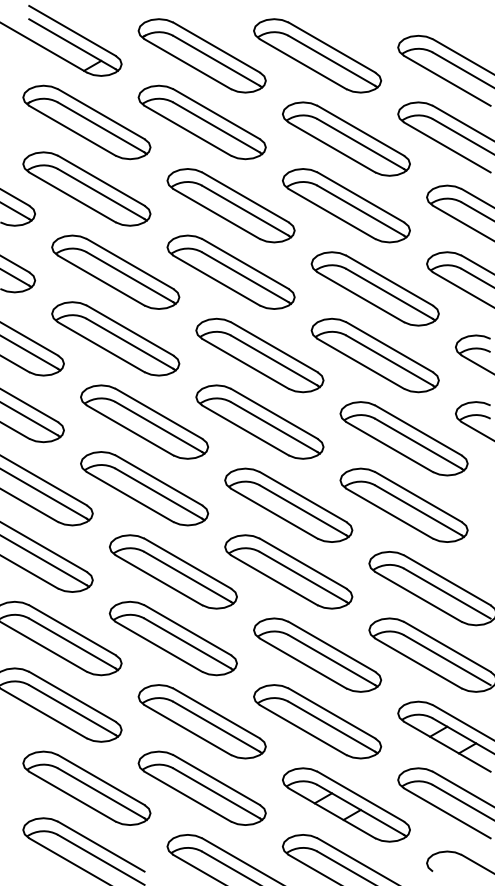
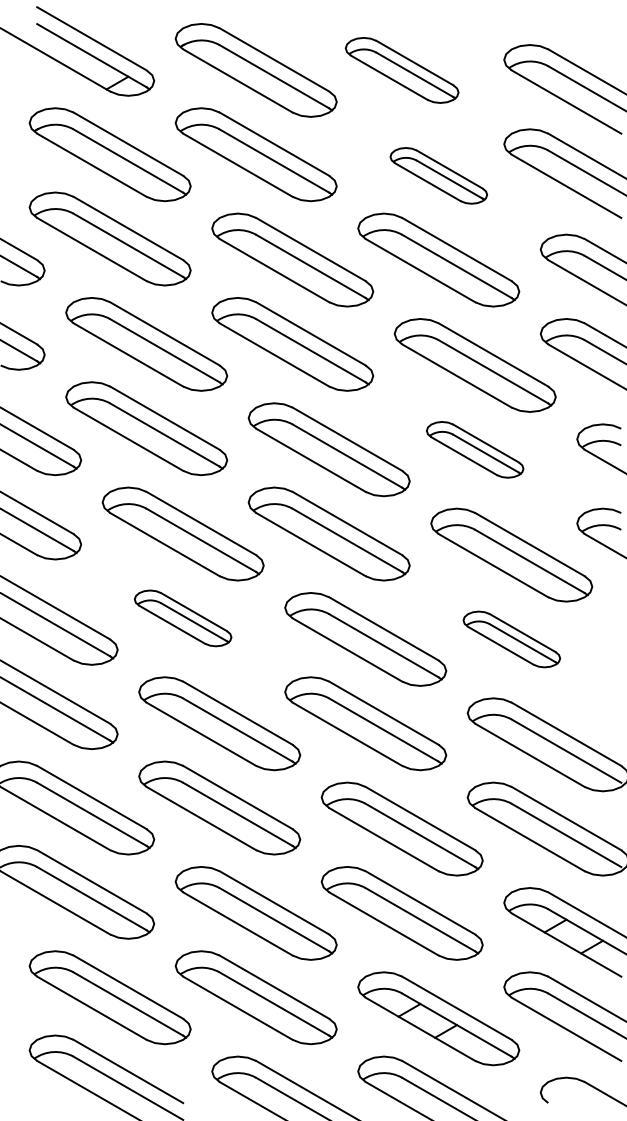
part: (317, 55) -> (401, 70), size x0.7
part: (346, 138) -> (438, 175), size x0.6
part: (374, 355) -> (474, 449), size x0.6
part: (144, 488) -> (182, 618), size x0.6
part: (403, 505) -> (511, 639), size x0.6

